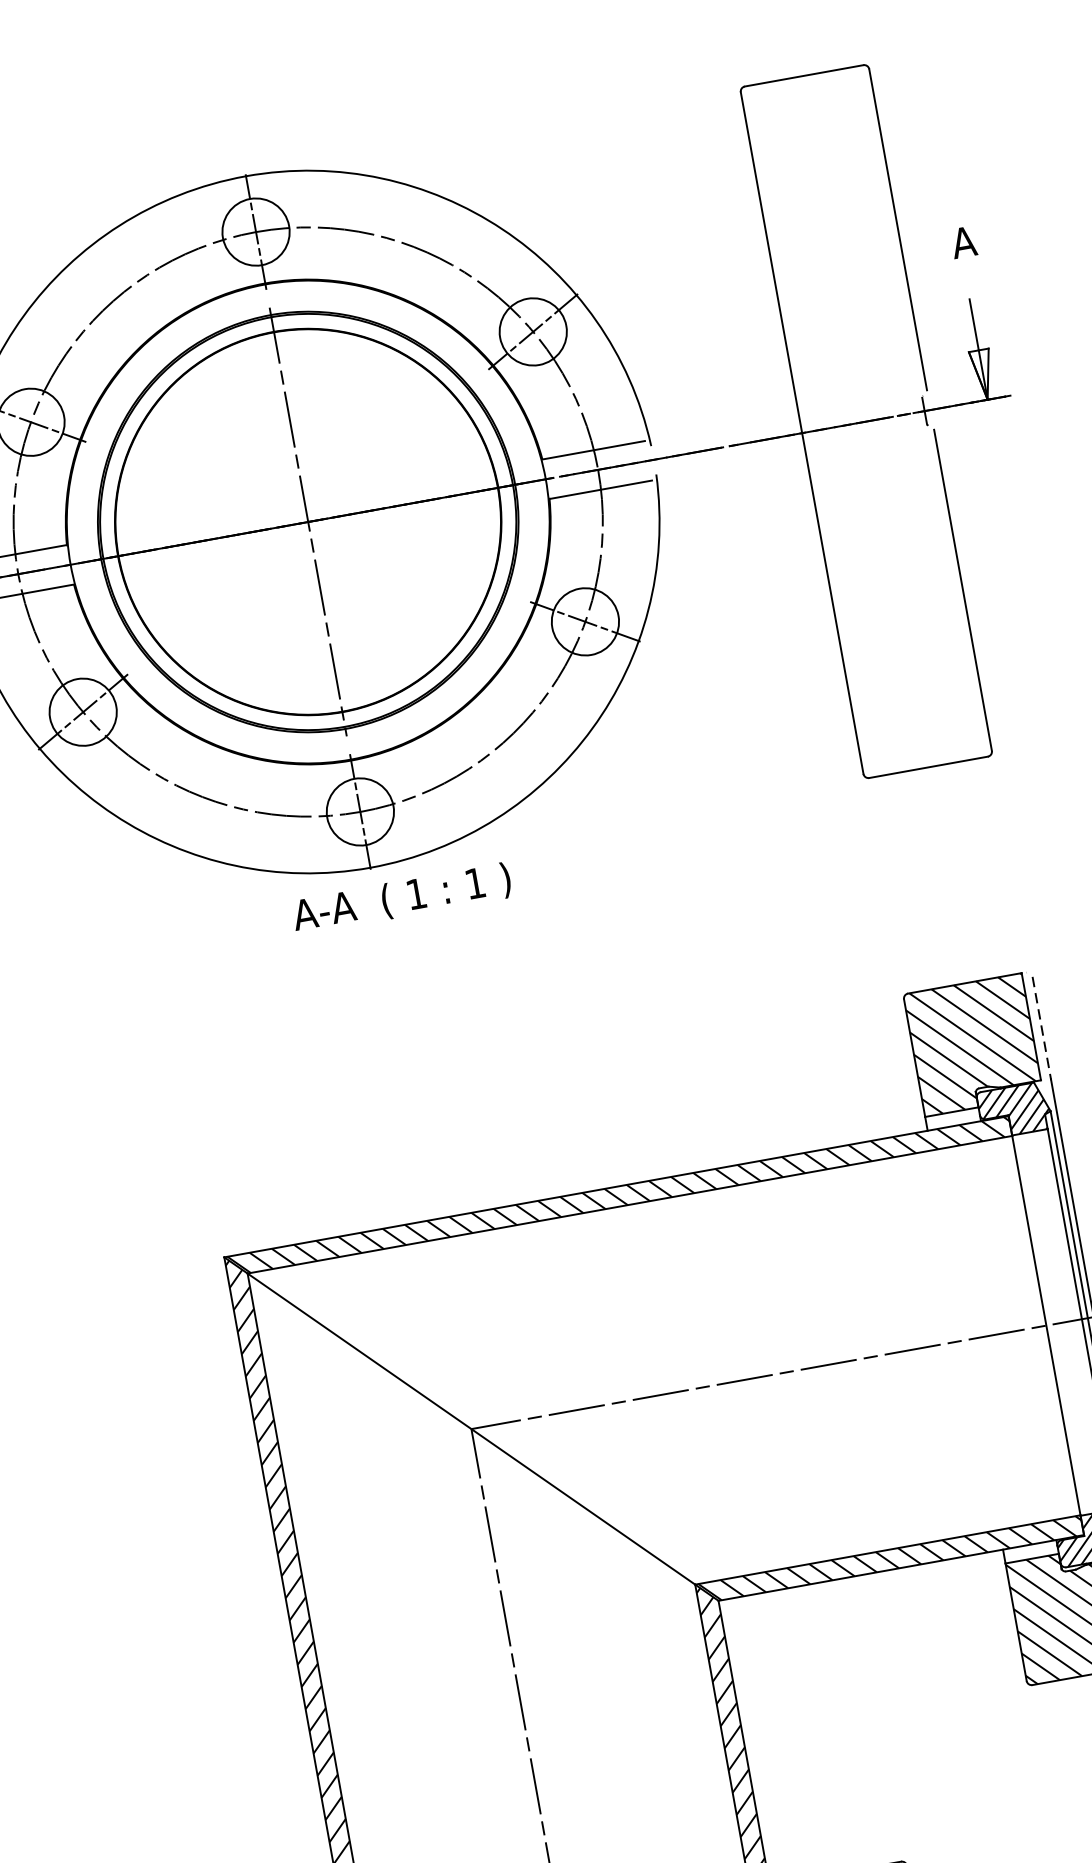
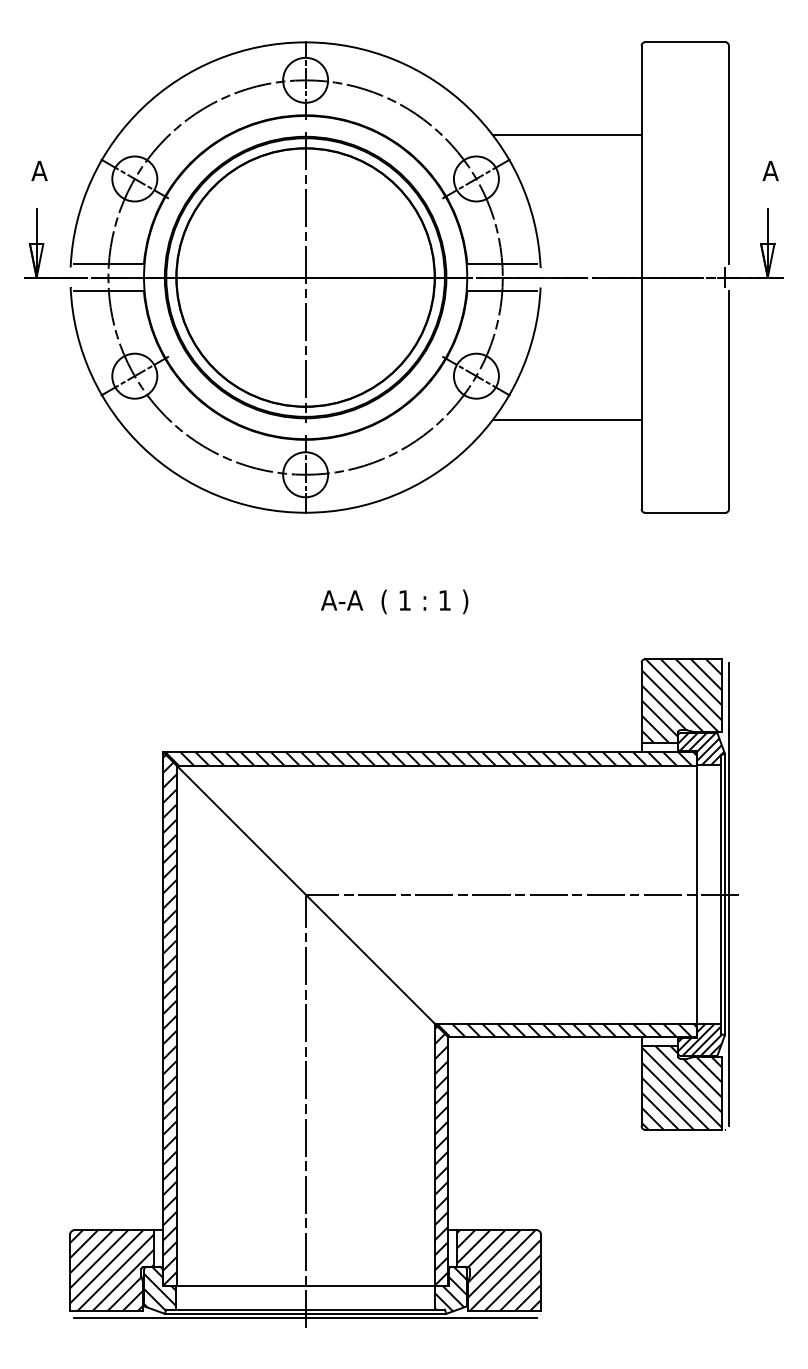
line: (654, 244) -> (566, 135), added
line: (729, 663) -> (566, 420), added
text: (401, 898) -> (394, 601), moved
line: (1041, 1027) -> (728, 697), dashed -> solid

